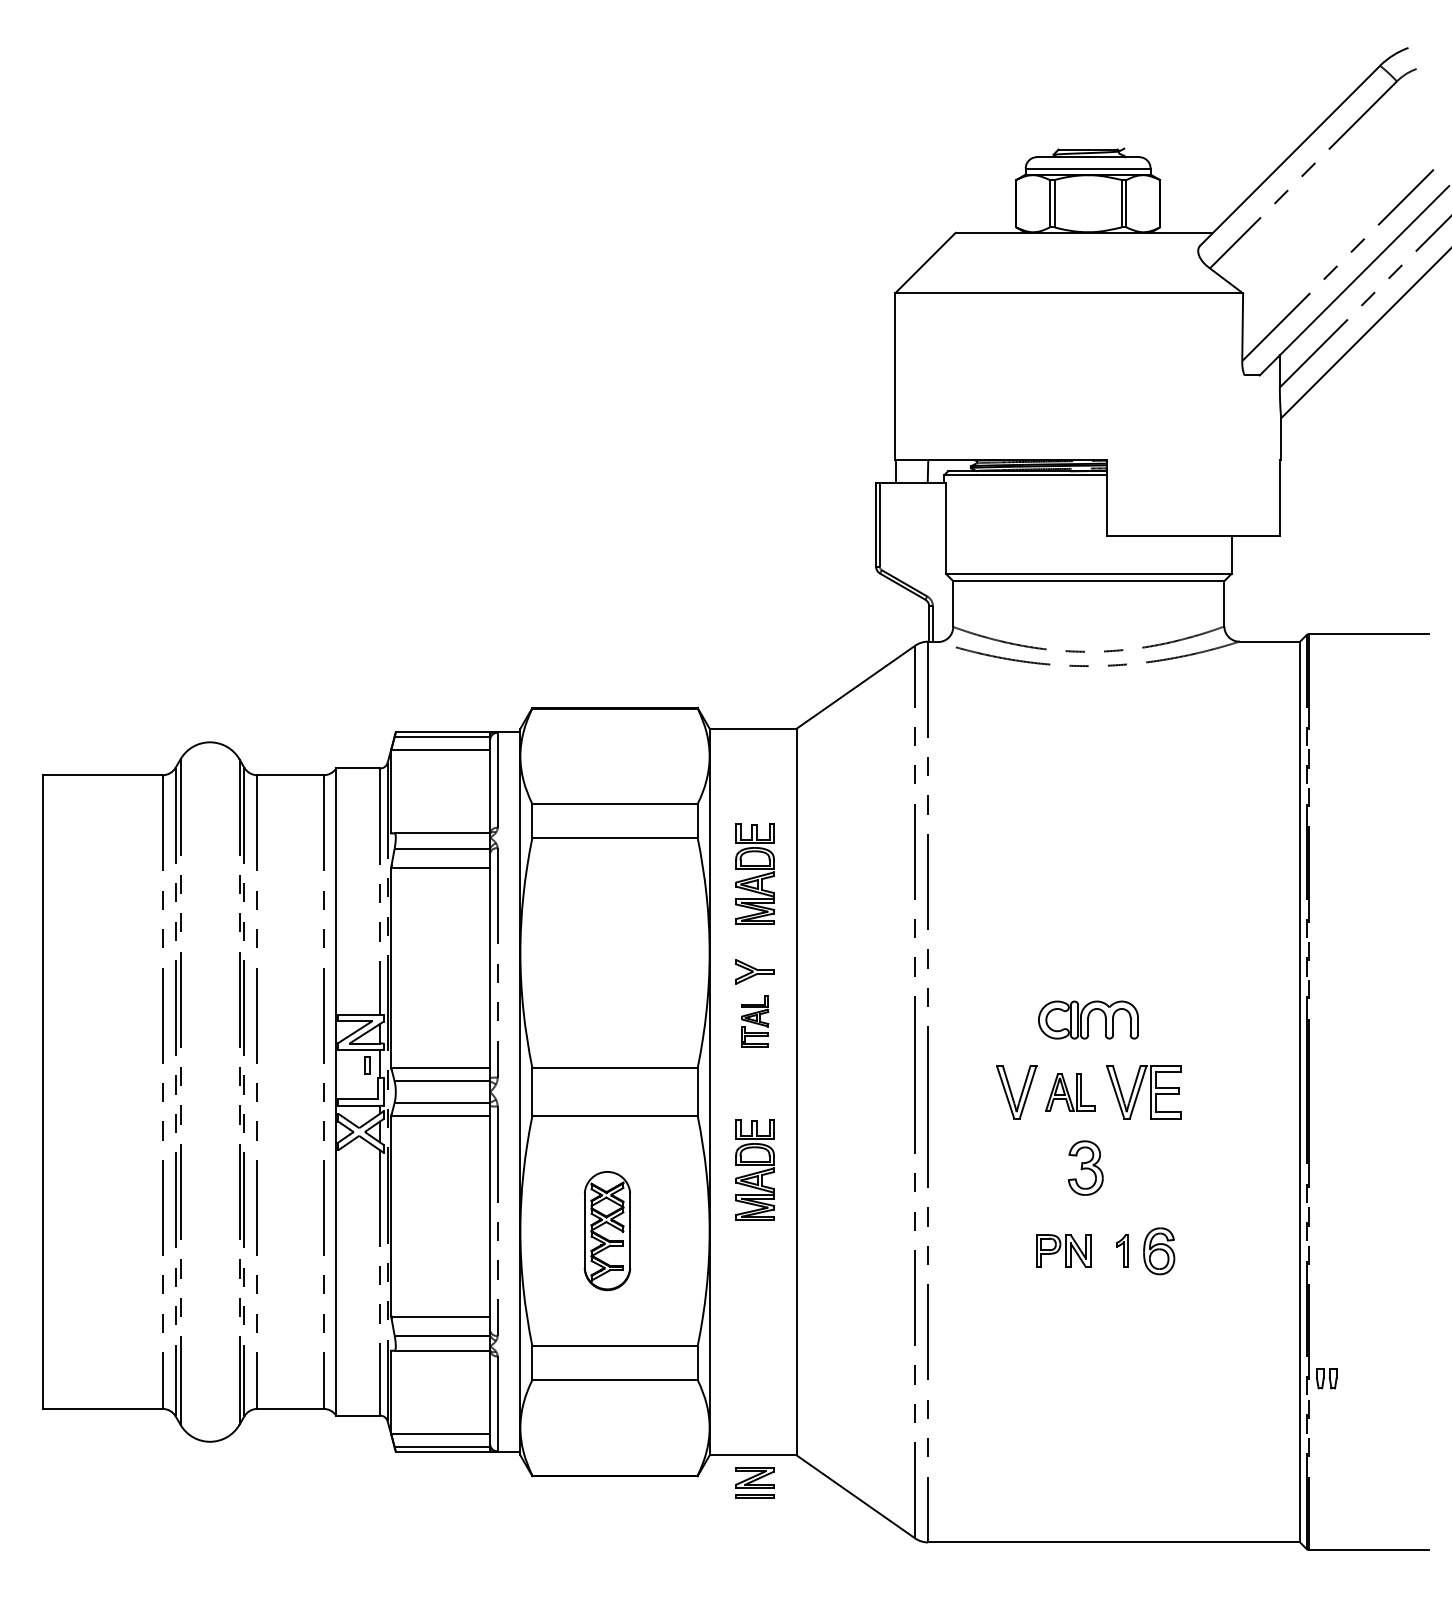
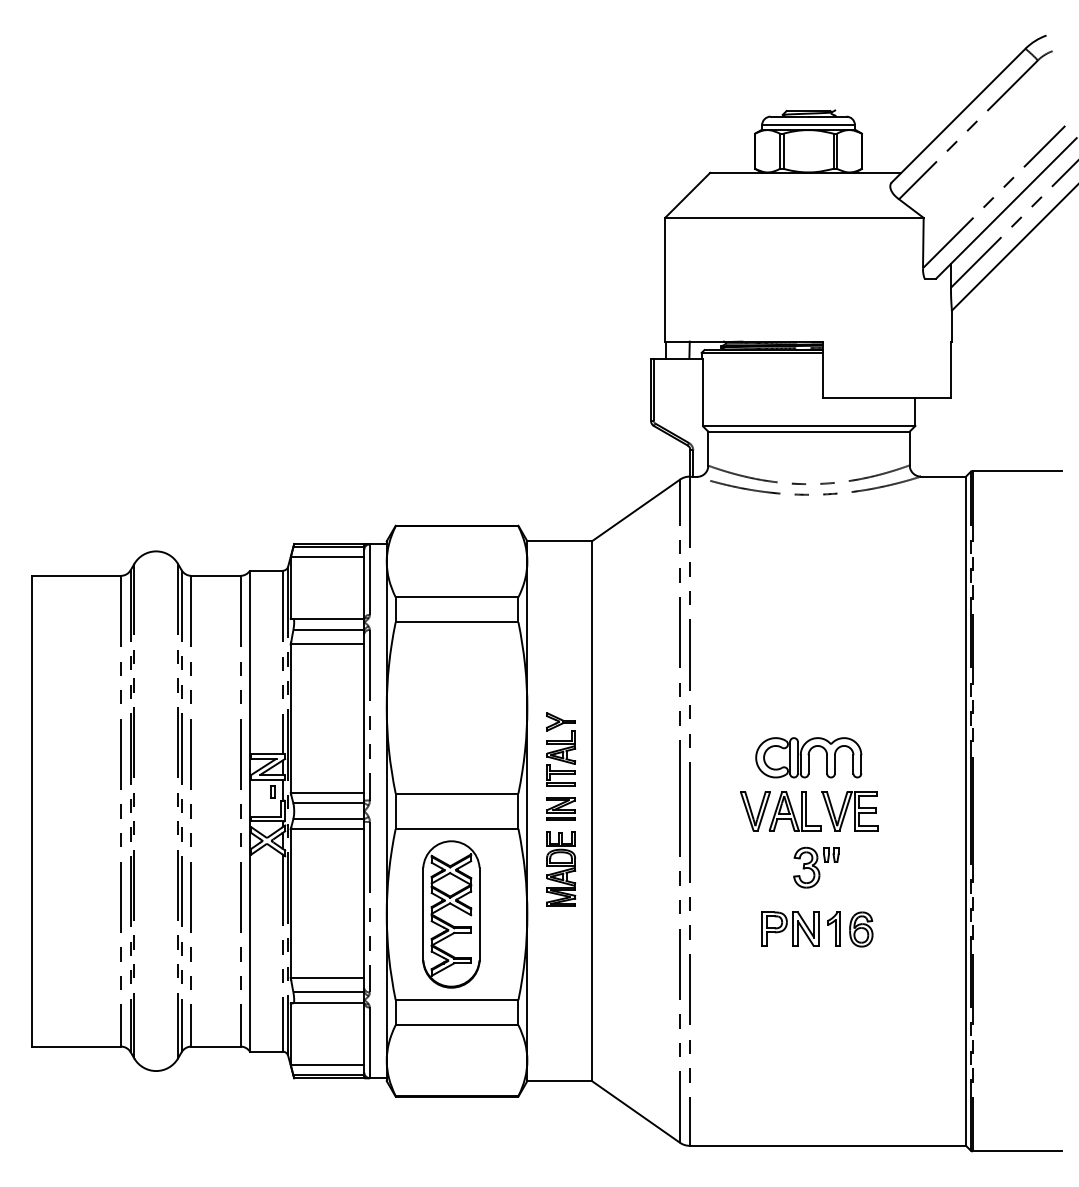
part: (754, 873) -> (560, 648), removed
part: (1088, 1019) -> (808, 757), size x1.43
part: (754, 1021) -> (560, 758), size x1.43
part: (1070, 1092) -> (795, 811), size x1.43
part: (607, 1230) -> (451, 914), size x1.67
part: (1063, 1250) -> (790, 928), size x1.43
part: (1122, 1250) -> (834, 928), size x1.43
part: (1326, 1378) -> (831, 854), moved
part: (754, 1482) -> (560, 808), moved

